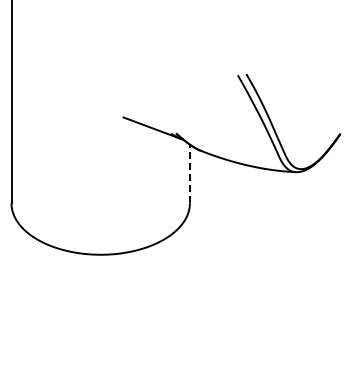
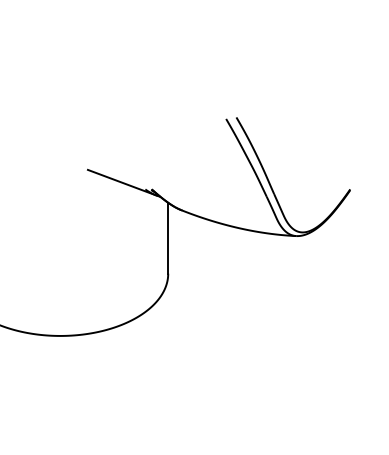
line: (189, 173) -> (167, 237), dashed -> solid

